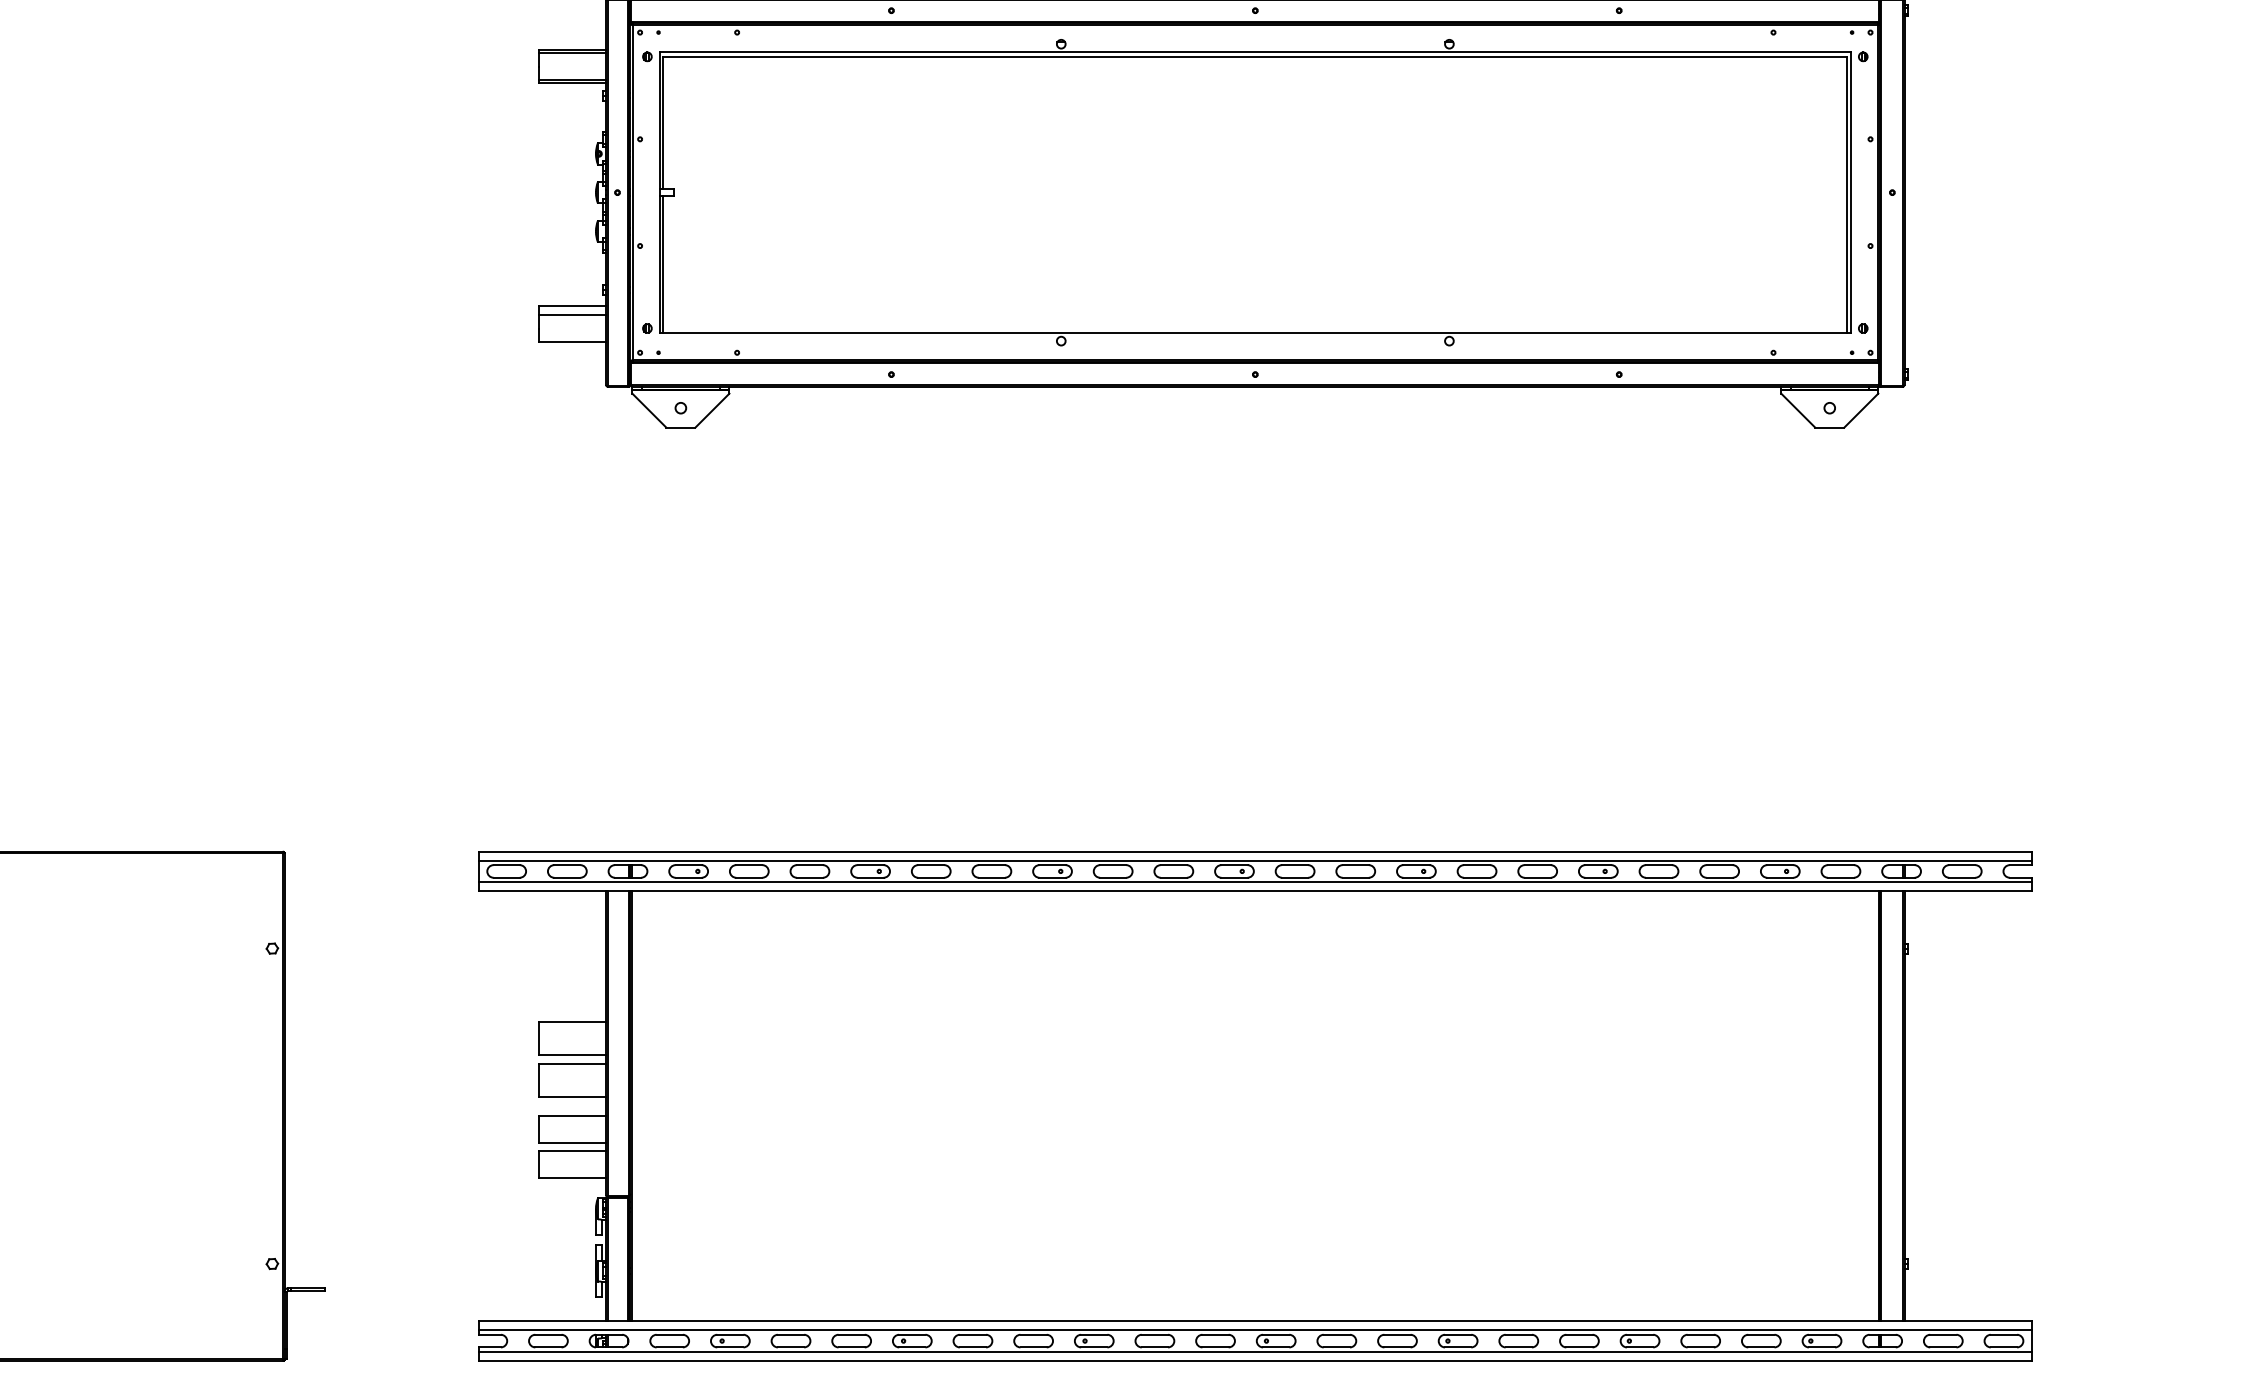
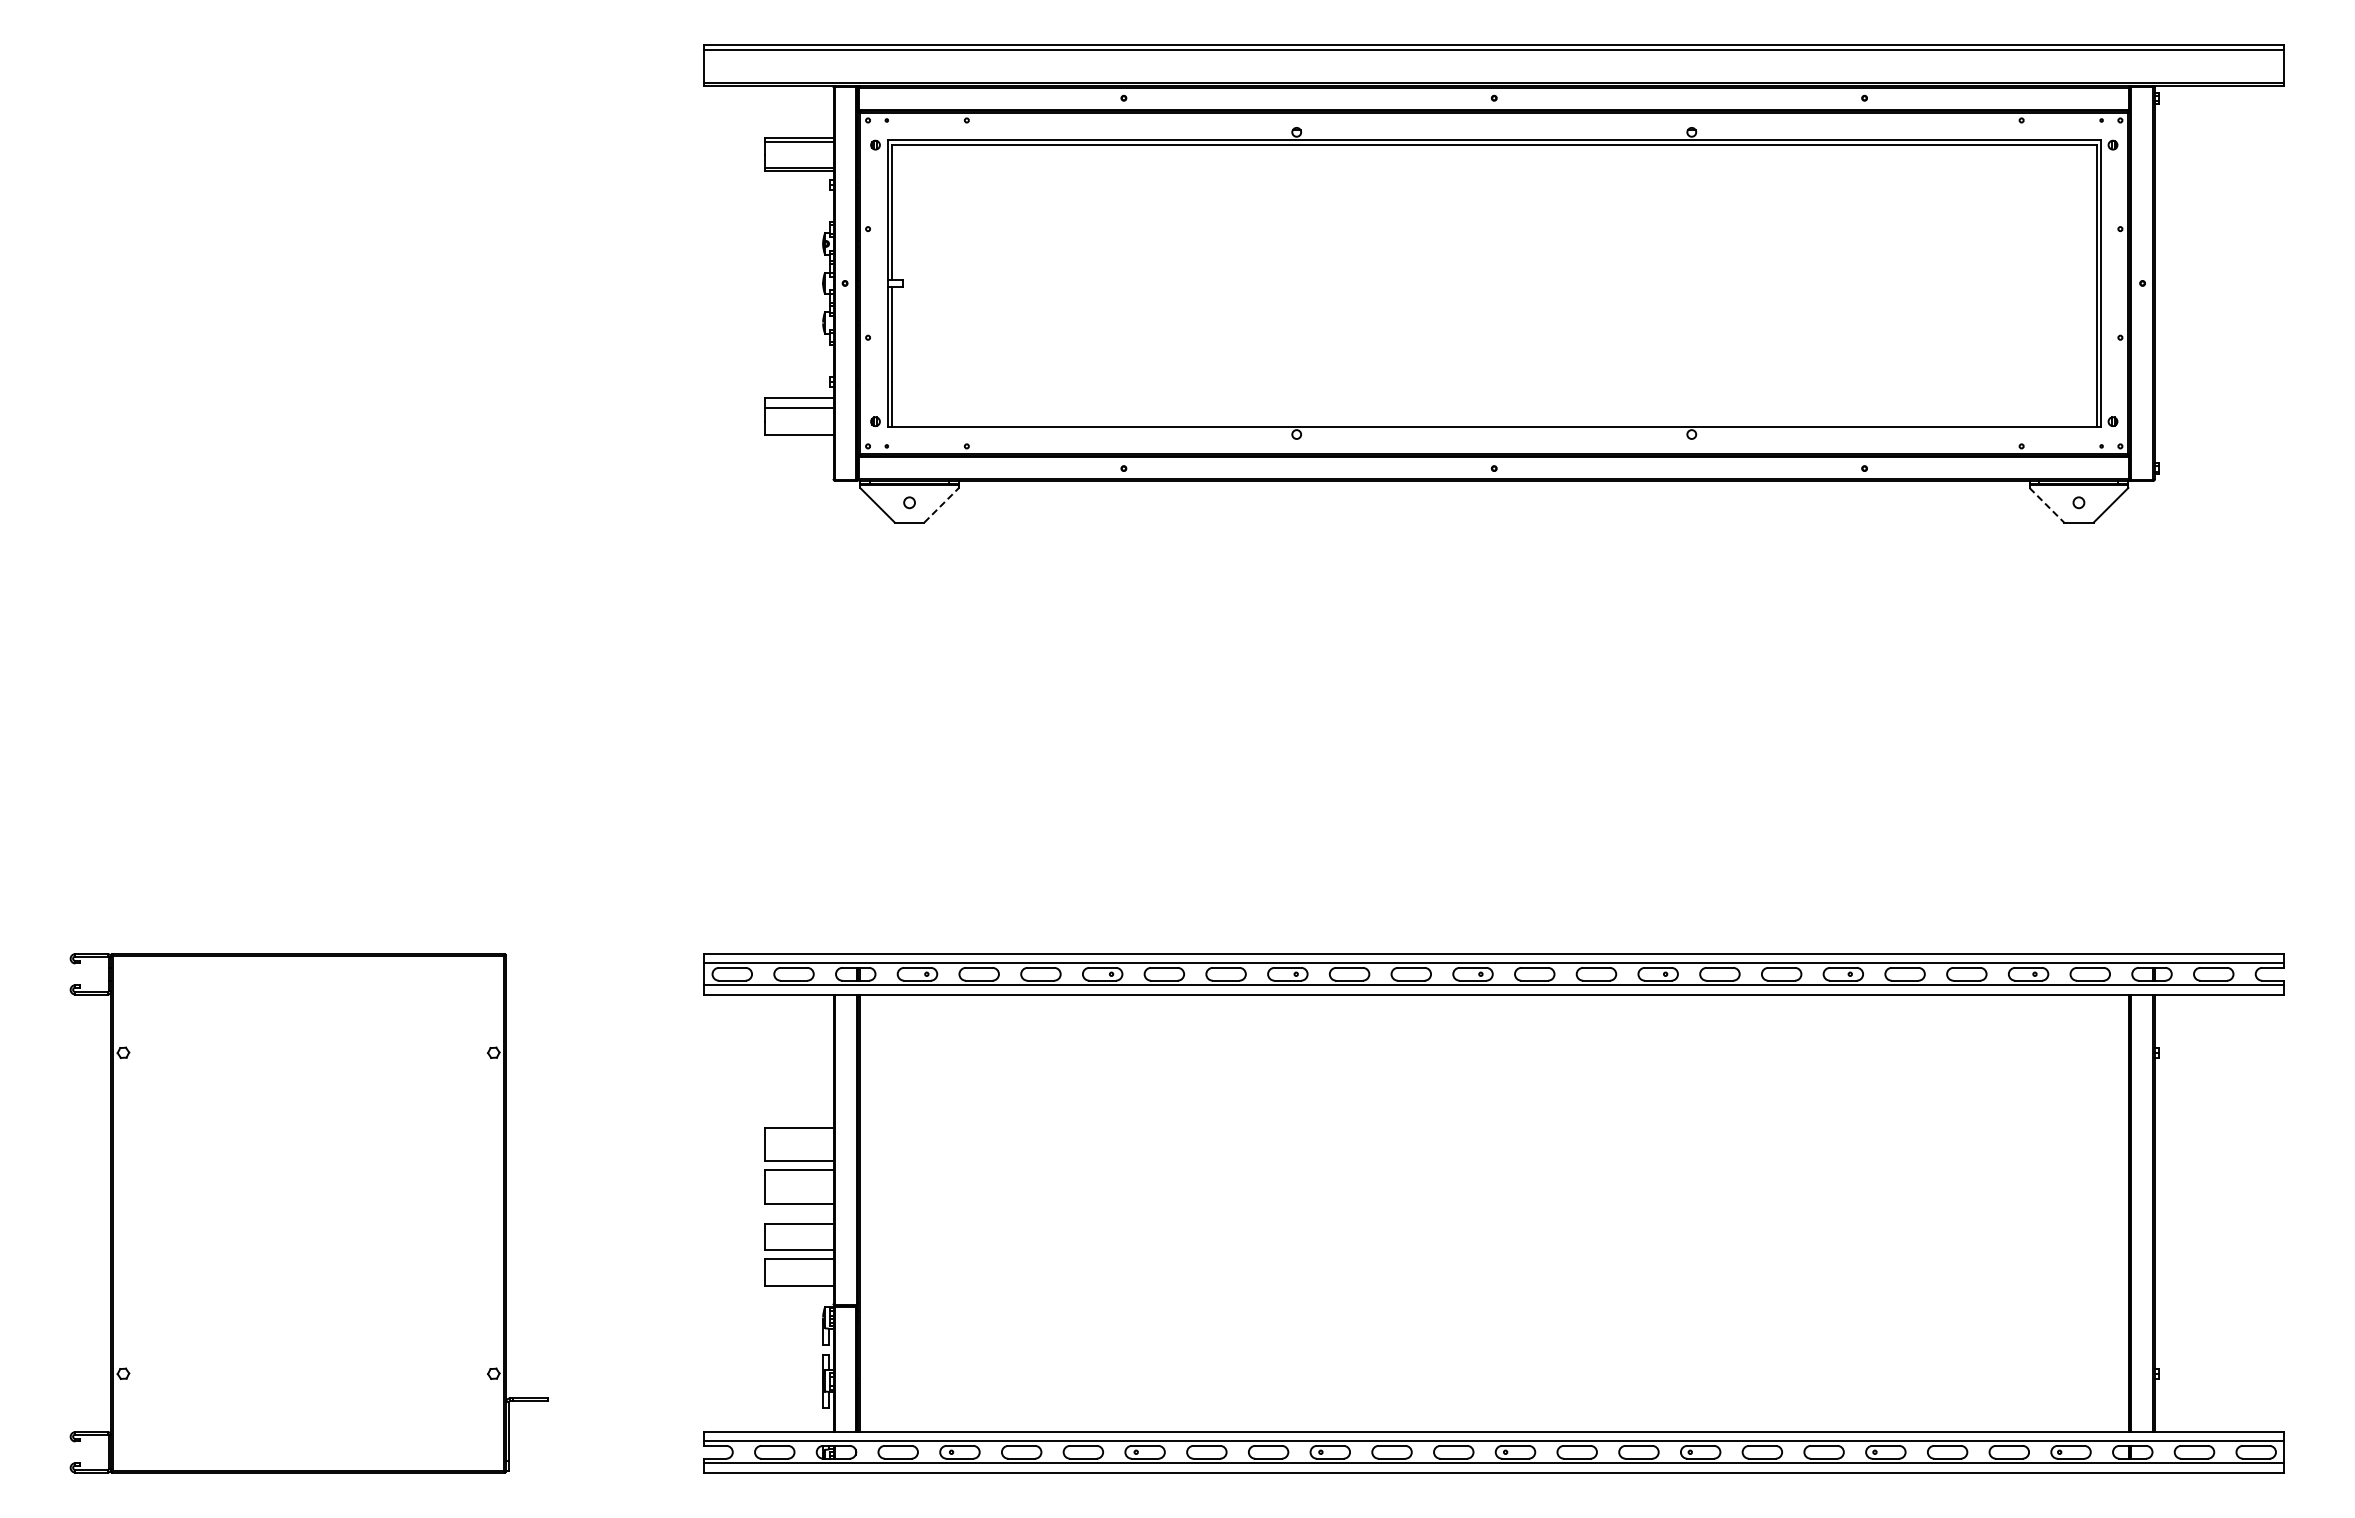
line: (713, 409) -> (942, 504), solid -> dashed
line: (1798, 410) -> (2047, 505), solid -> dashed

